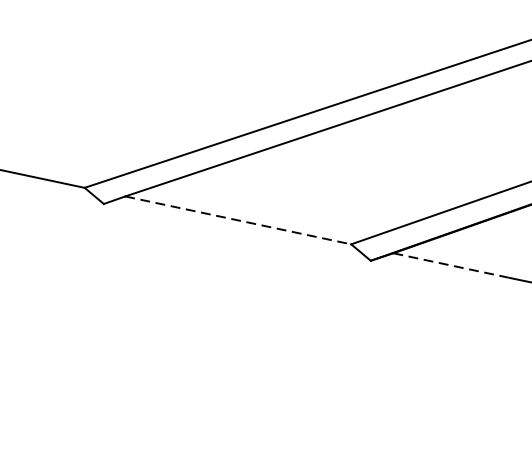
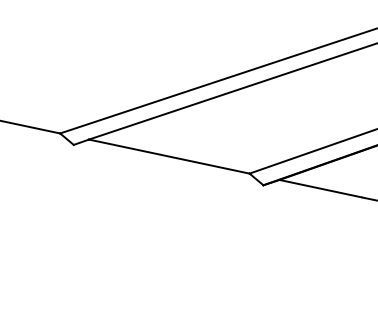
line: (238, 220) -> (169, 156), dashed -> solid
line: (451, 265) -> (320, 188), dashed -> solid

